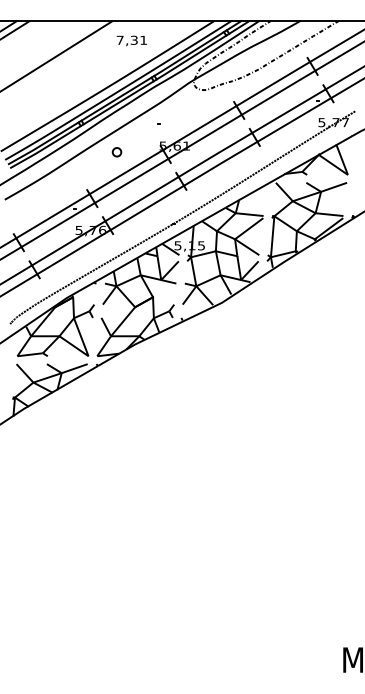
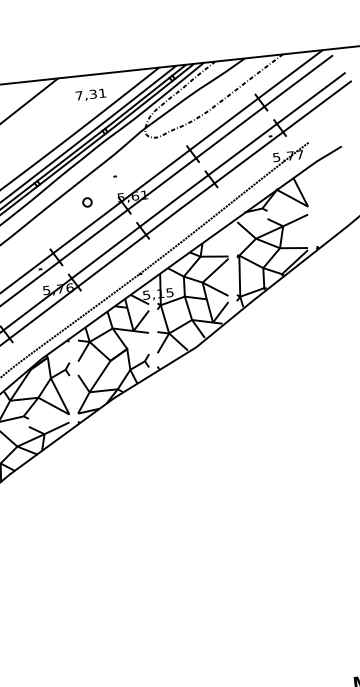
text: (131, 40) -> (90, 94), moved
part: (116, 152) -> (86, 202), moved

